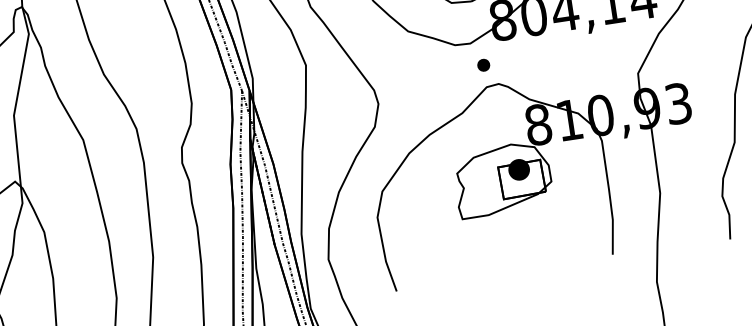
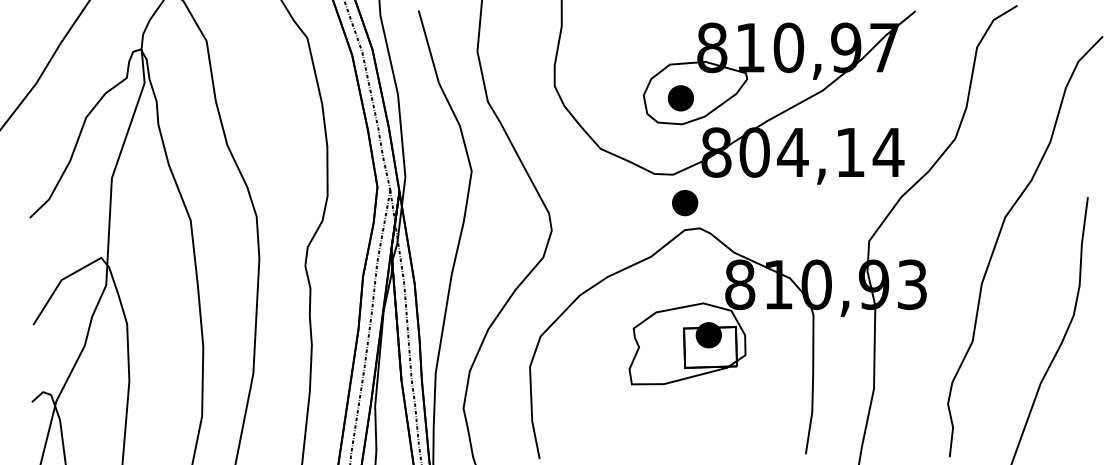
part: (483, 65) -> (685, 203), size x1.67

